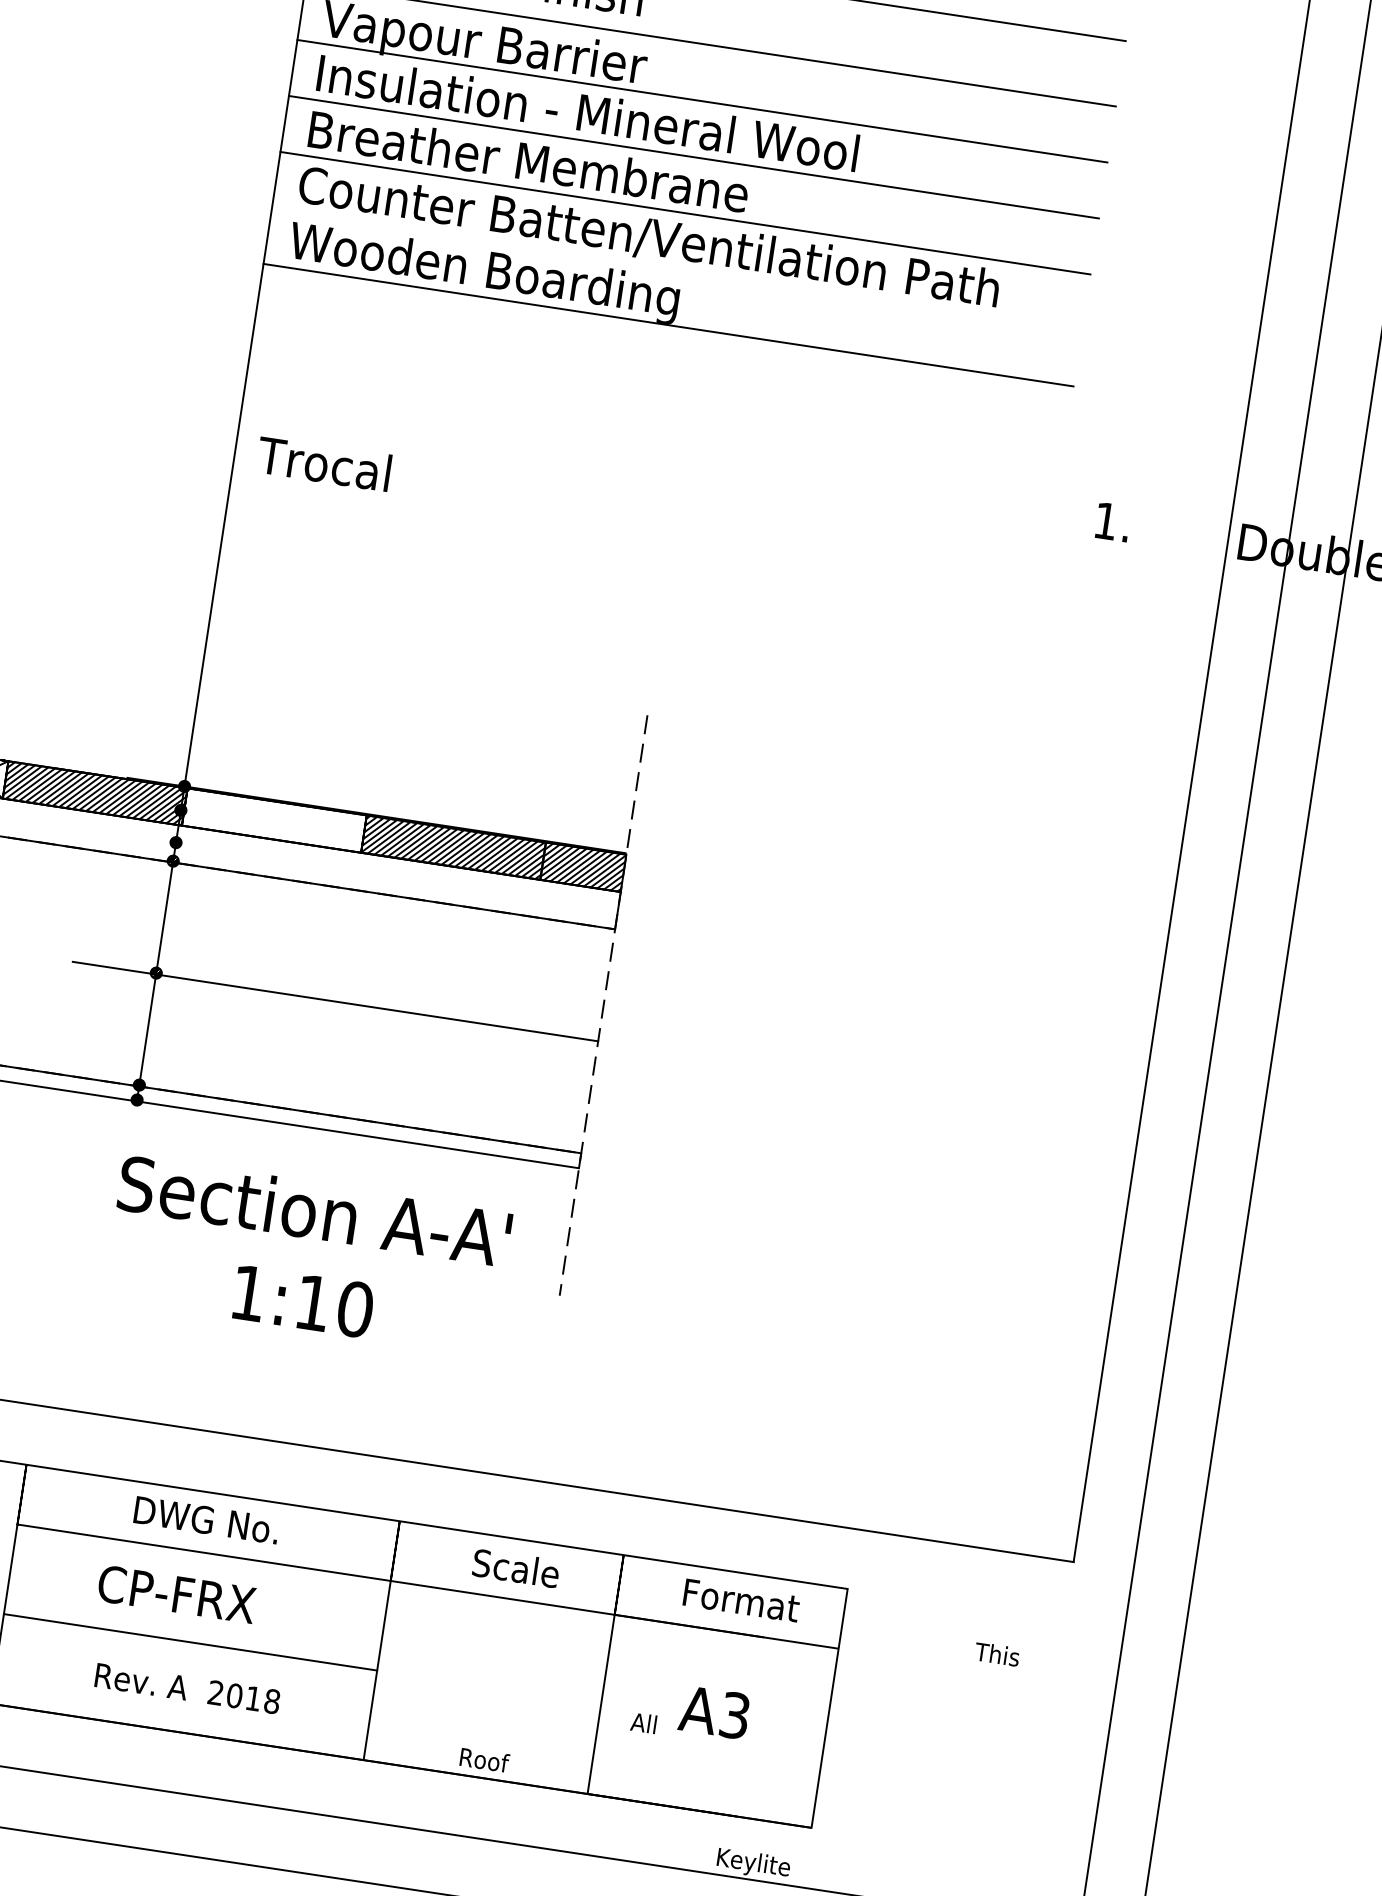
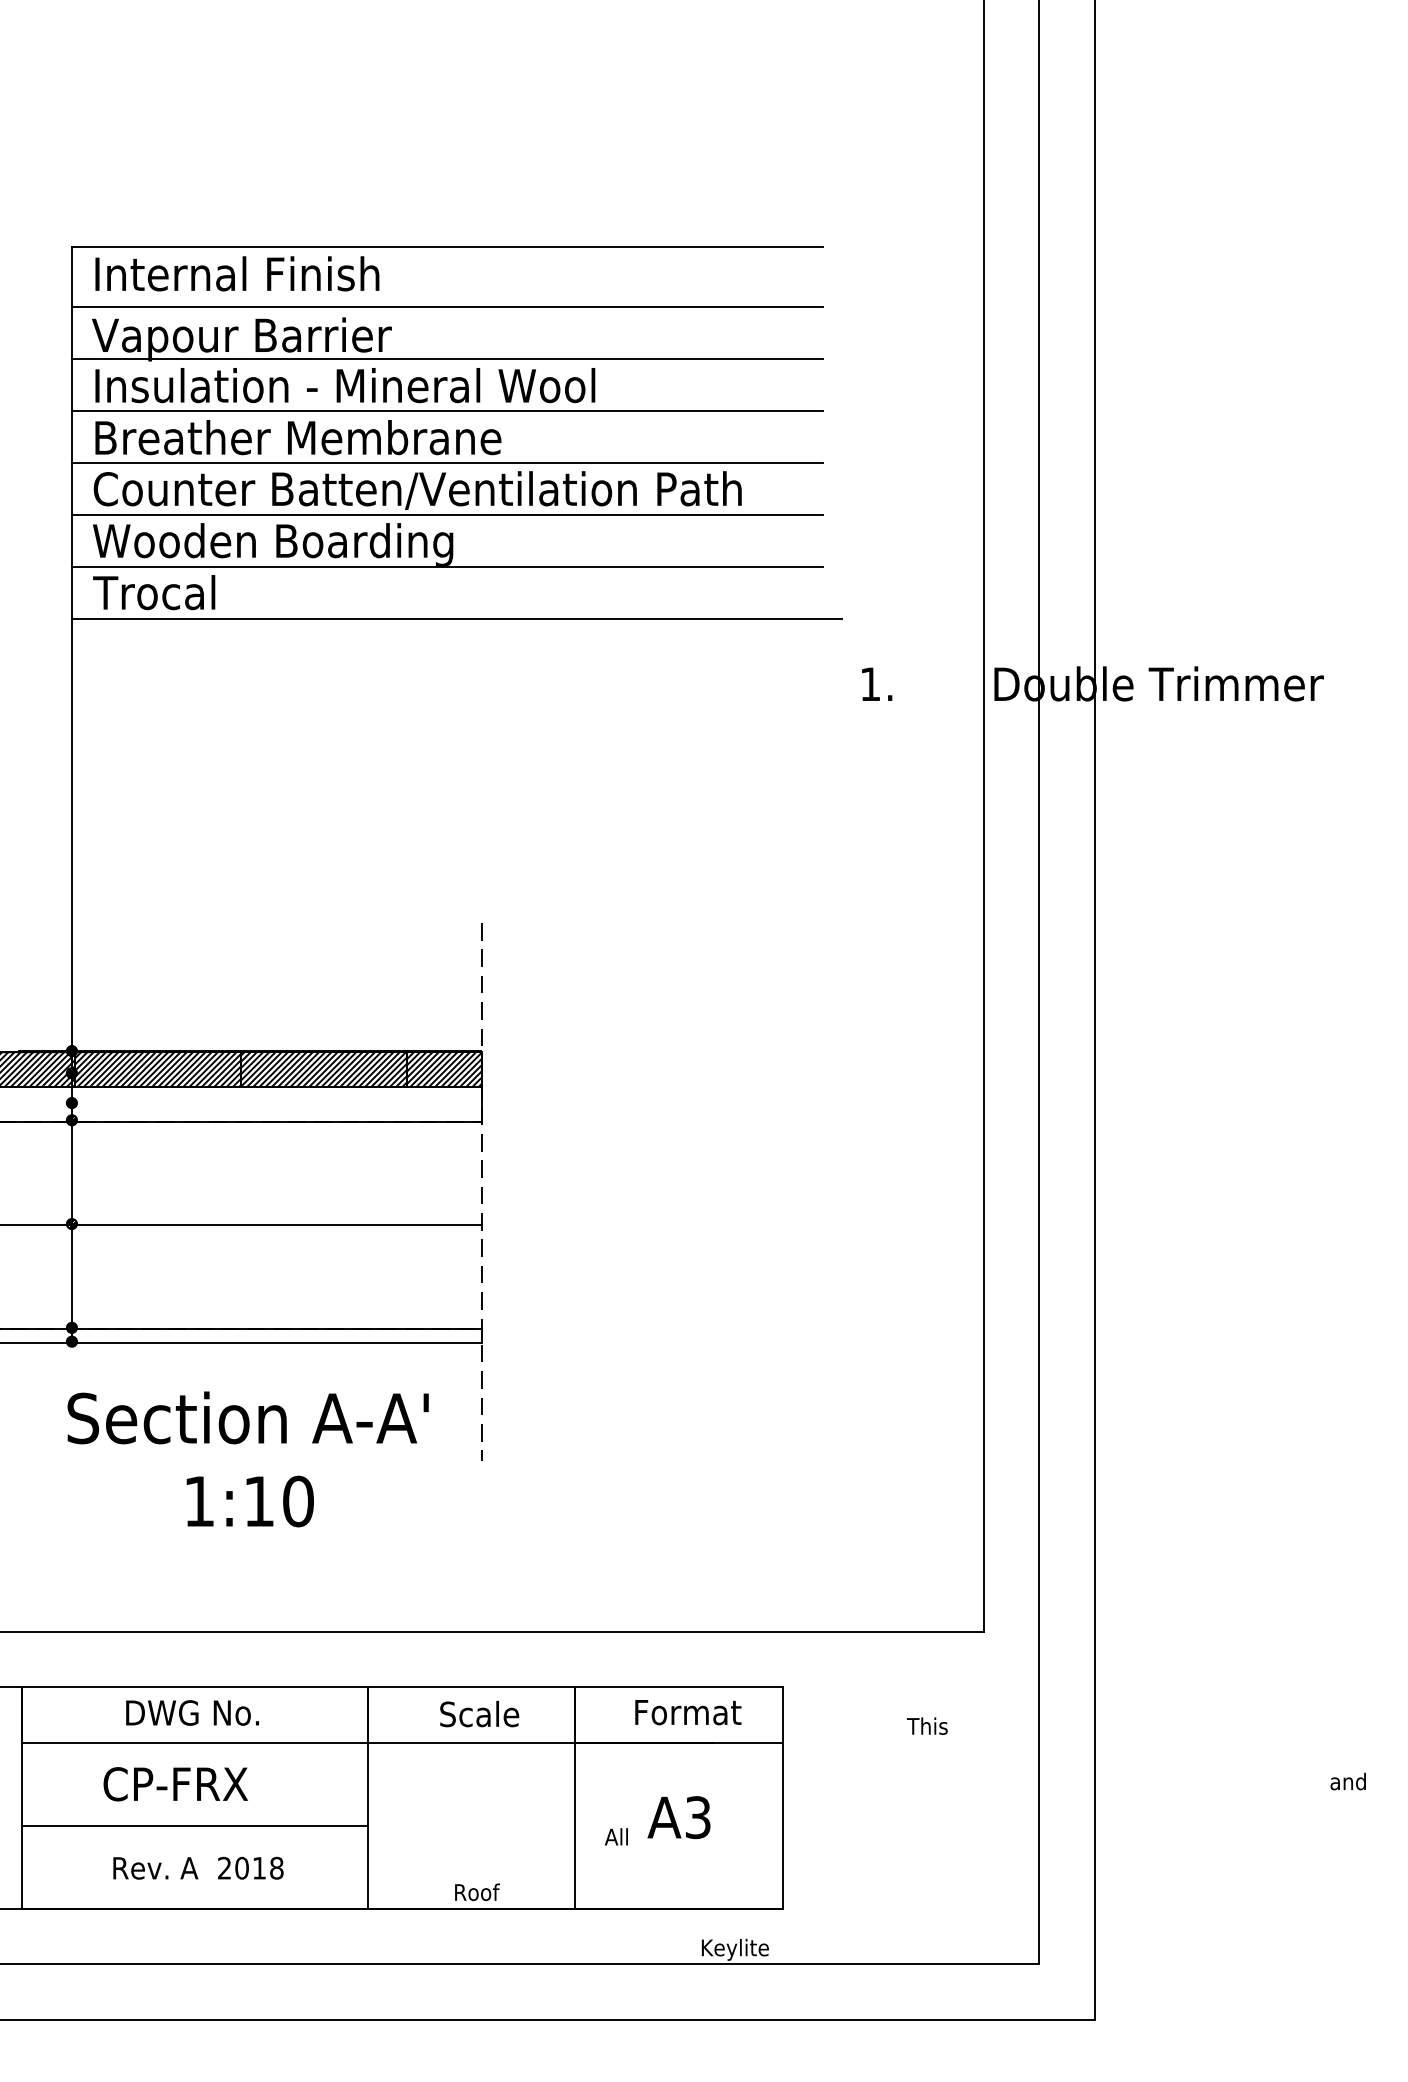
line: (676, 268) -> (446, 514), added
line: (669, 383) -> (456, 619), added
text: (324, 463) -> (154, 592), moved
hatch: (273, 820) -> (157, 1069), added

